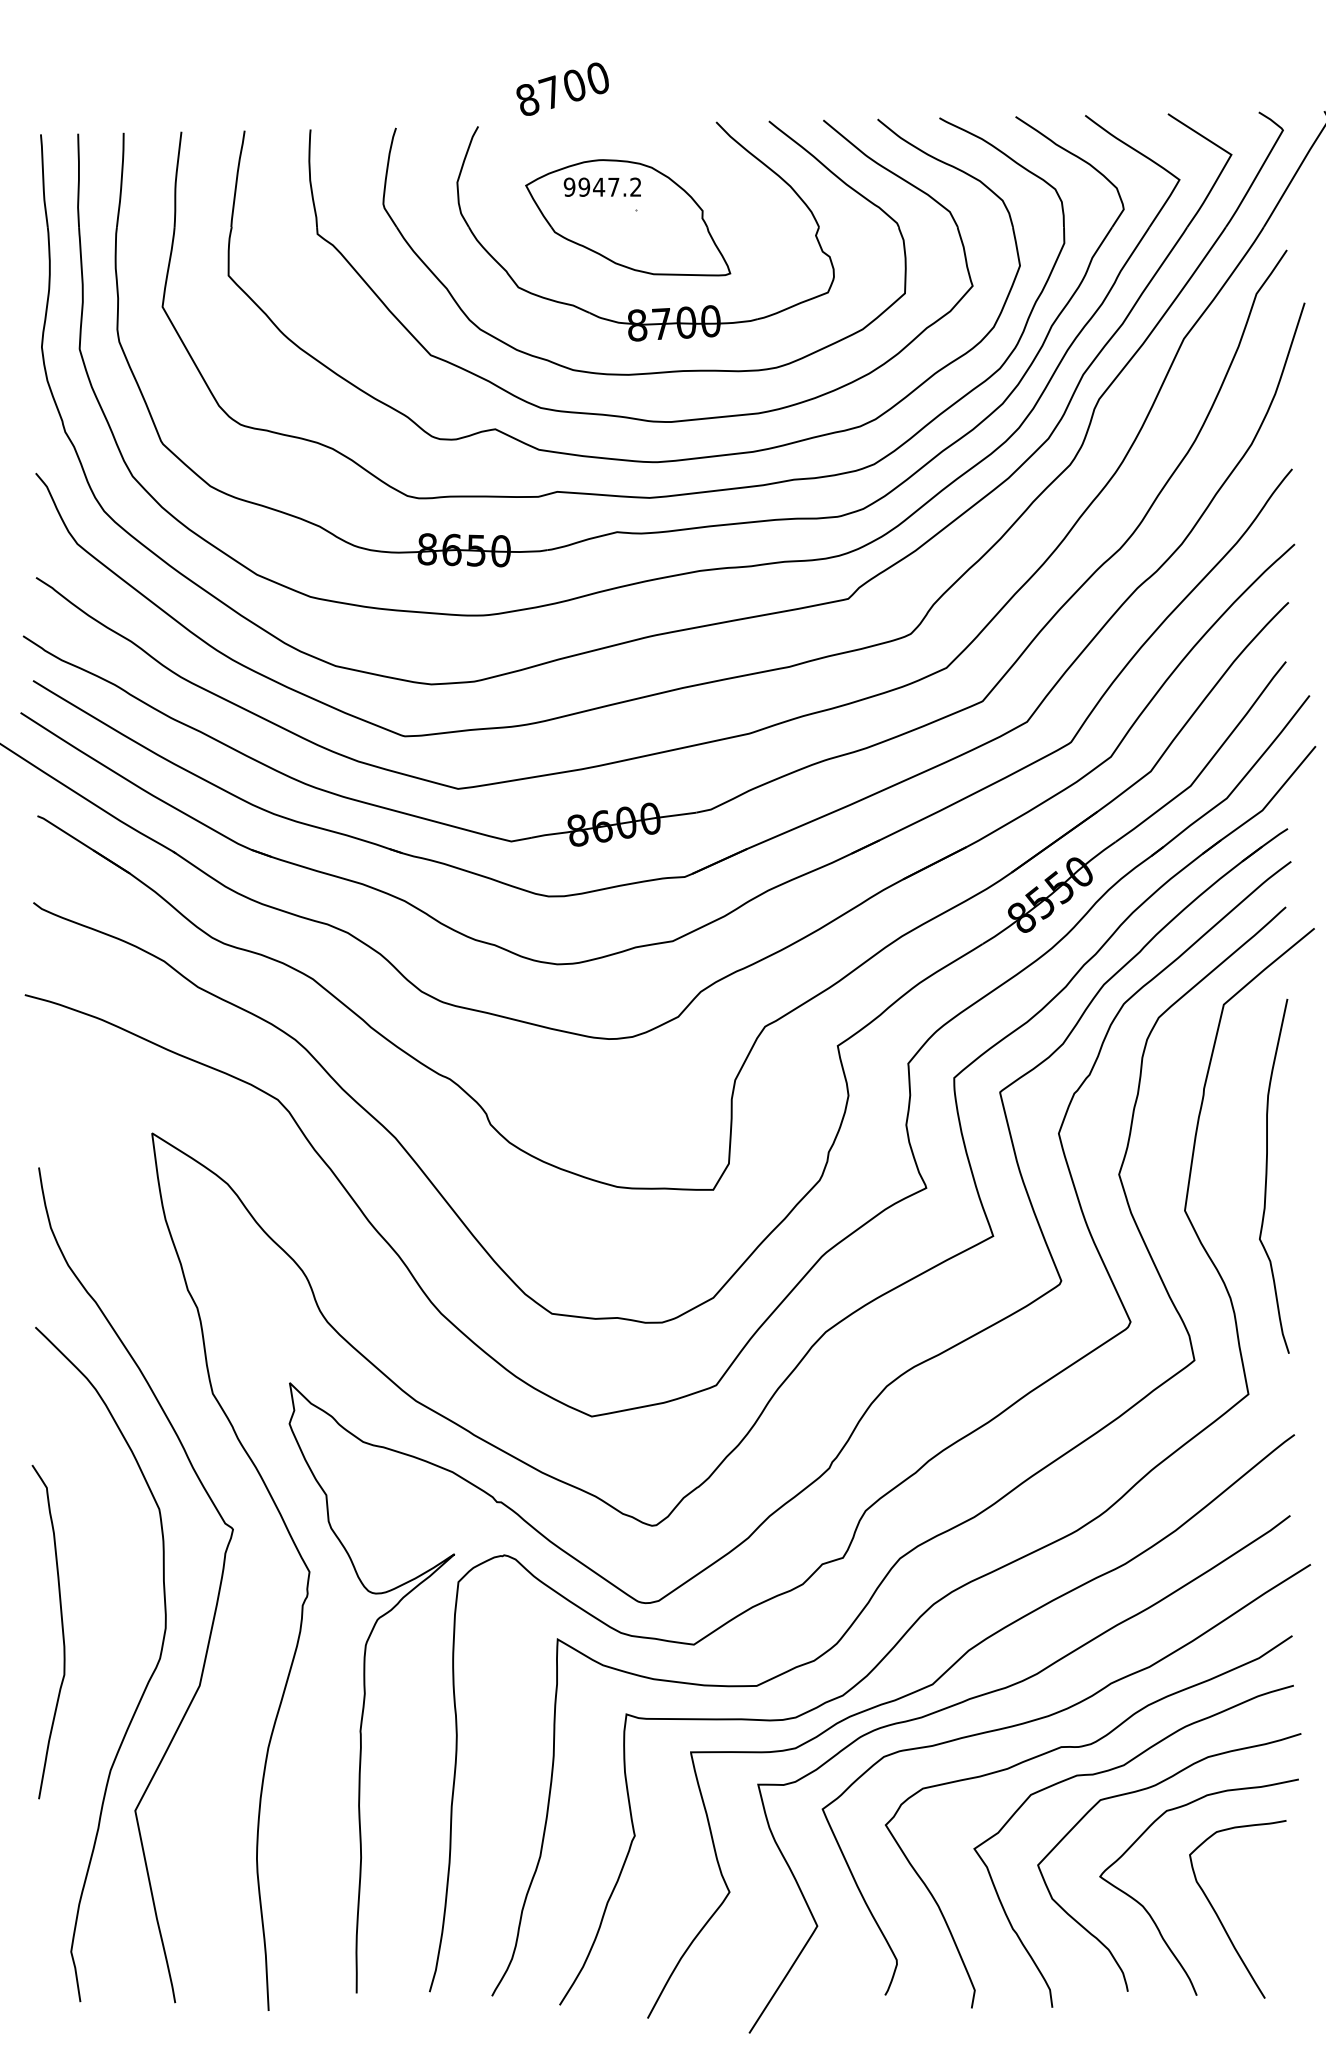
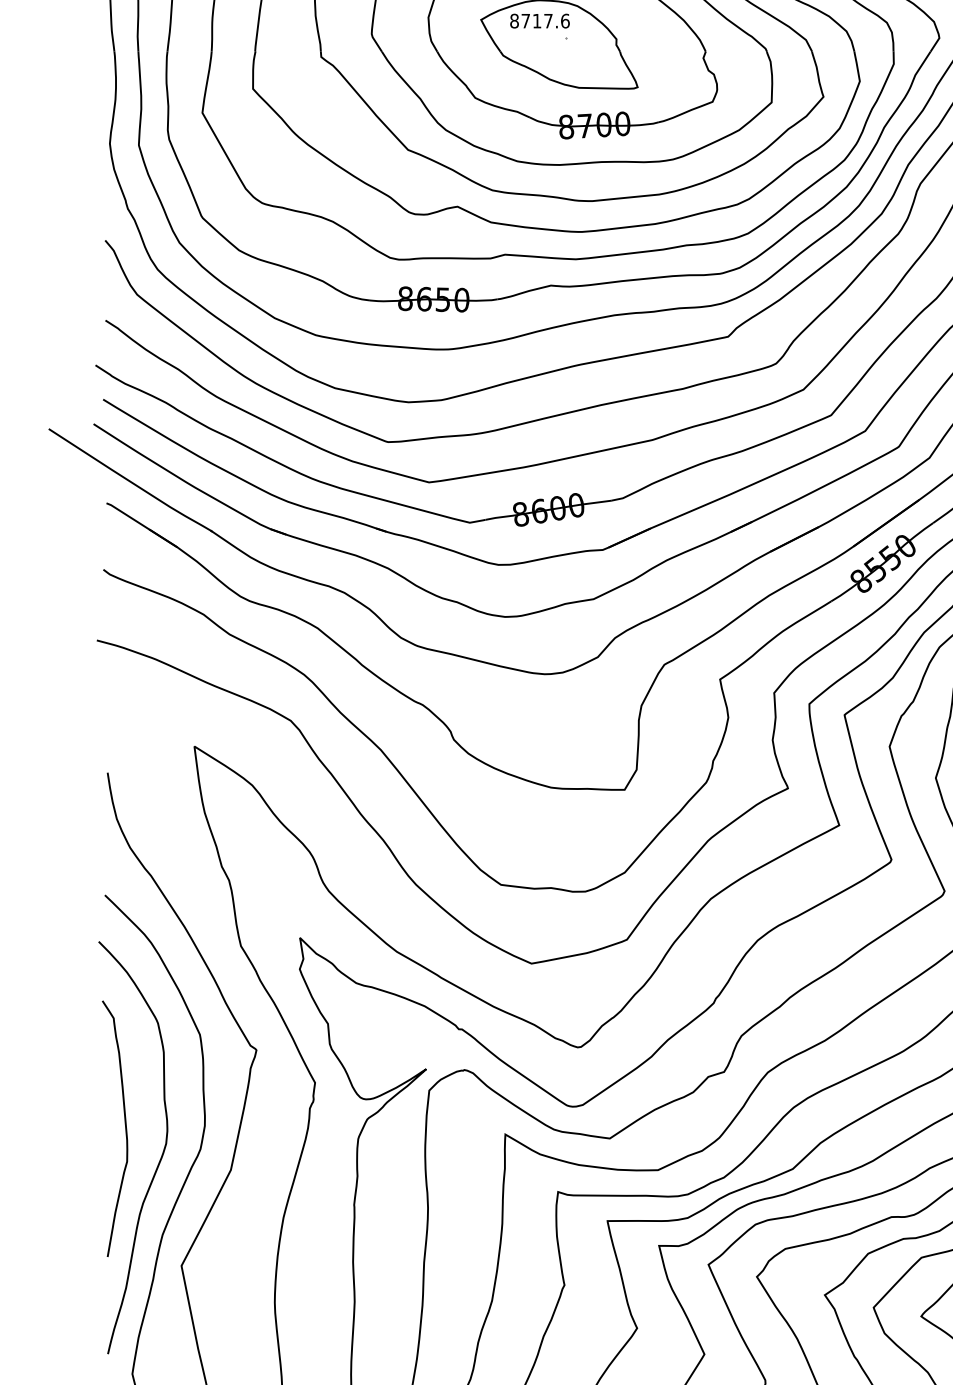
text: (602, 186) -> (539, 20), 9947.2 -> 8717.6
curve: (108, 1668) -> (160, 1156), added

